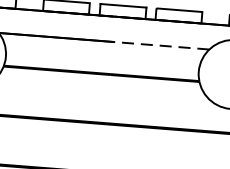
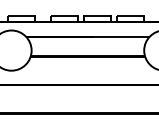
line: (159, 46) -> (120, 37), dashed -> solid

